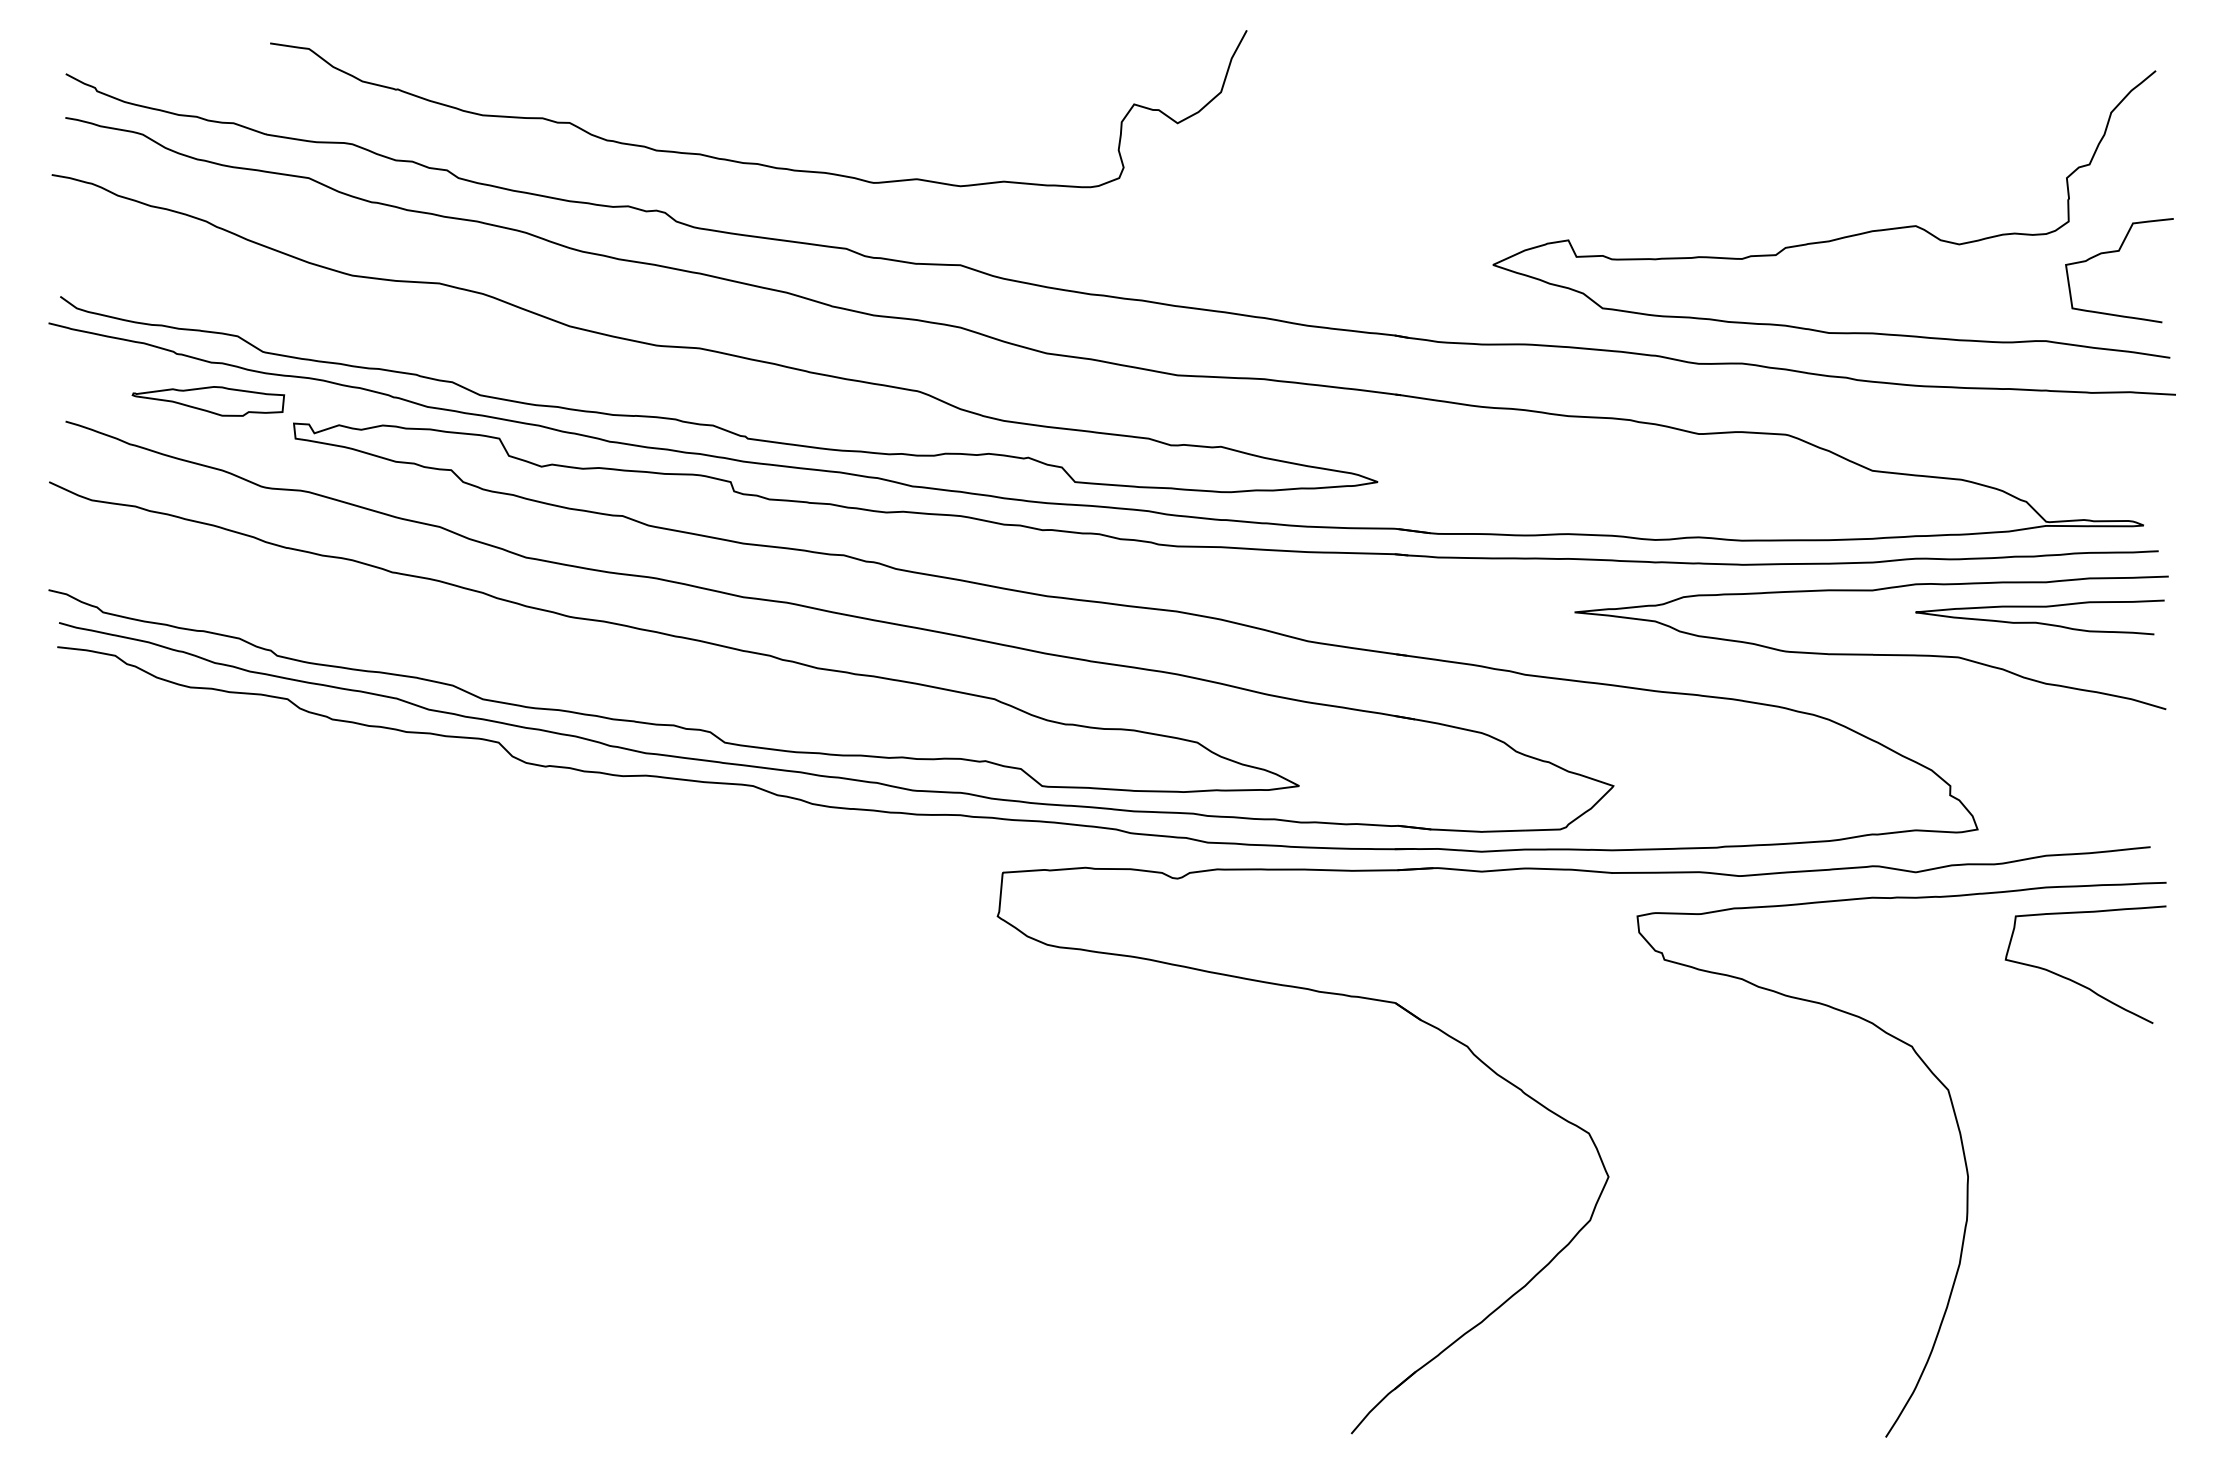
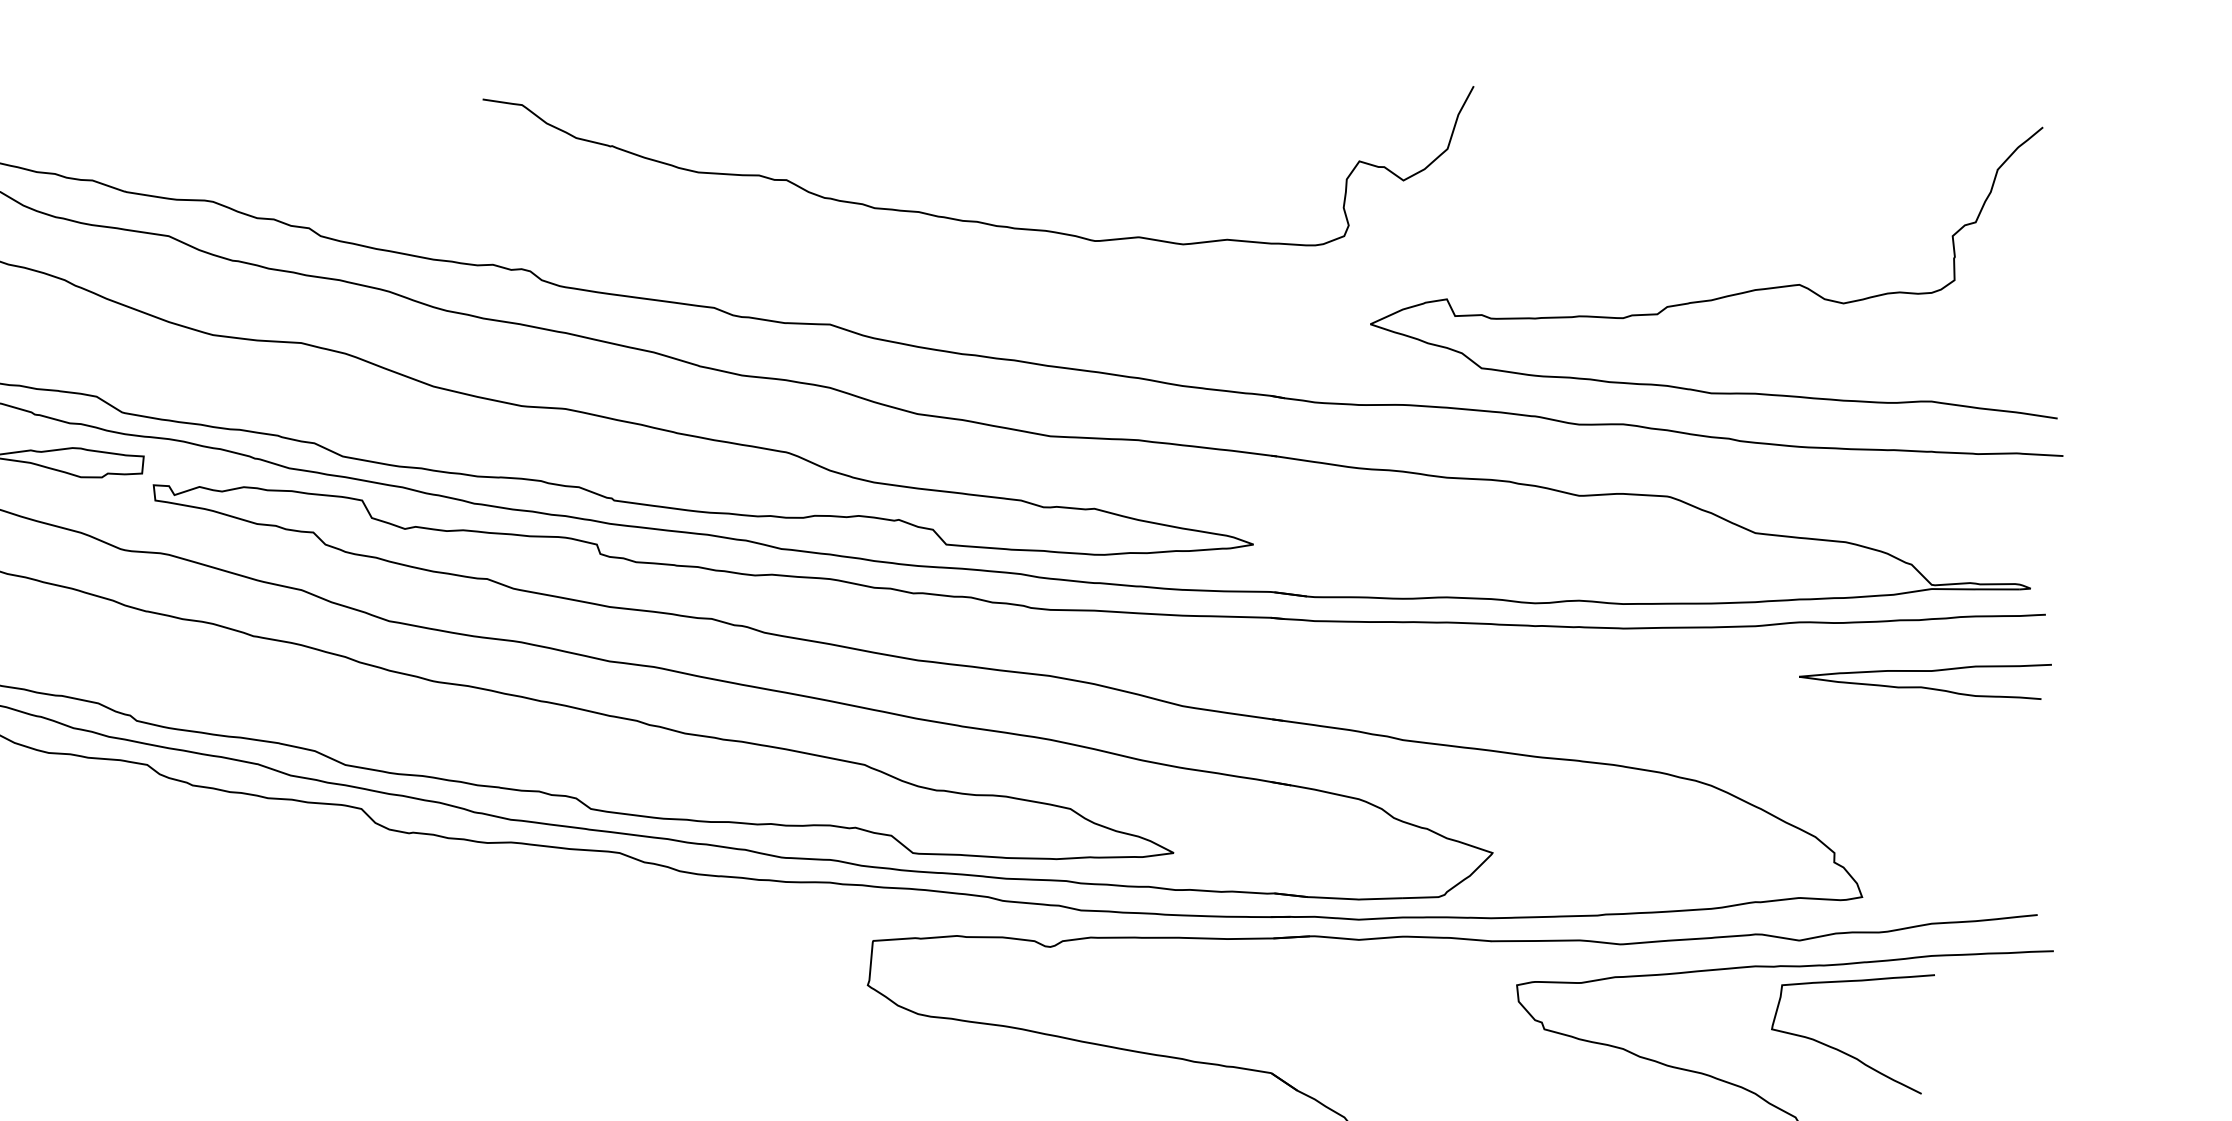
curve: (754, 162) -> (974, 220), moved
curve: (2116, 252) -> (2003, 311), removed
curve: (1871, 653) -> (1754, 718), removed
curve: (2076, 981) -> (1843, 1051), moved

